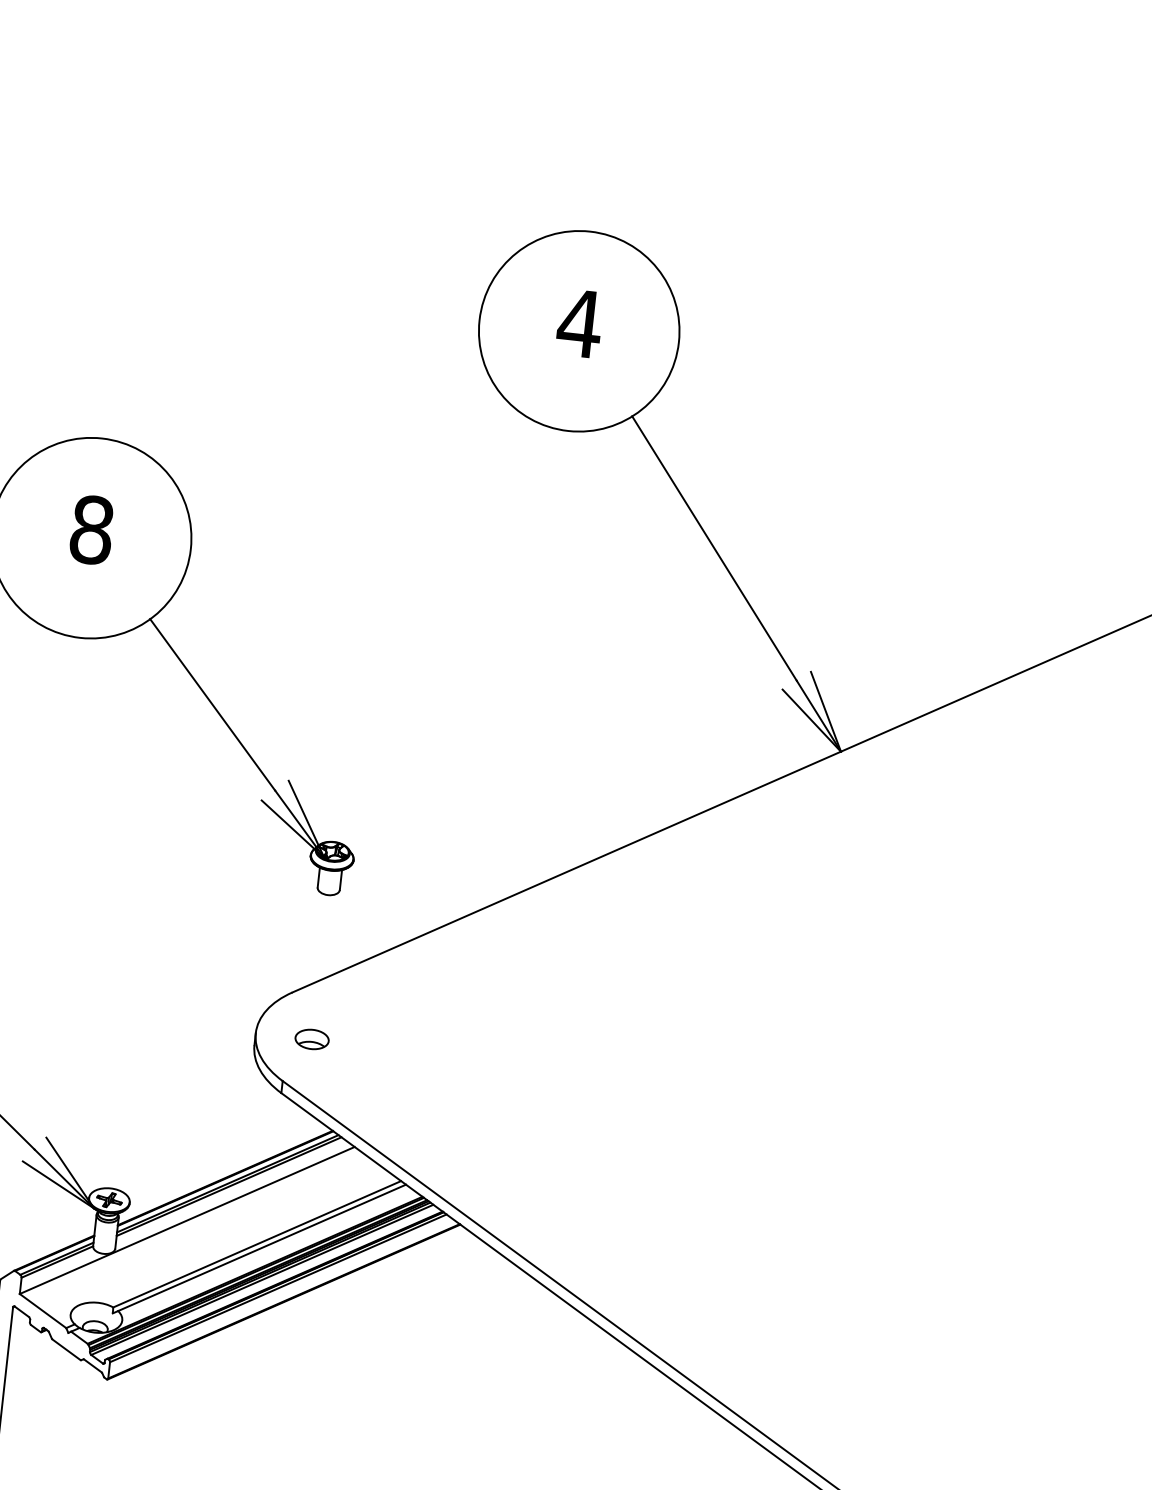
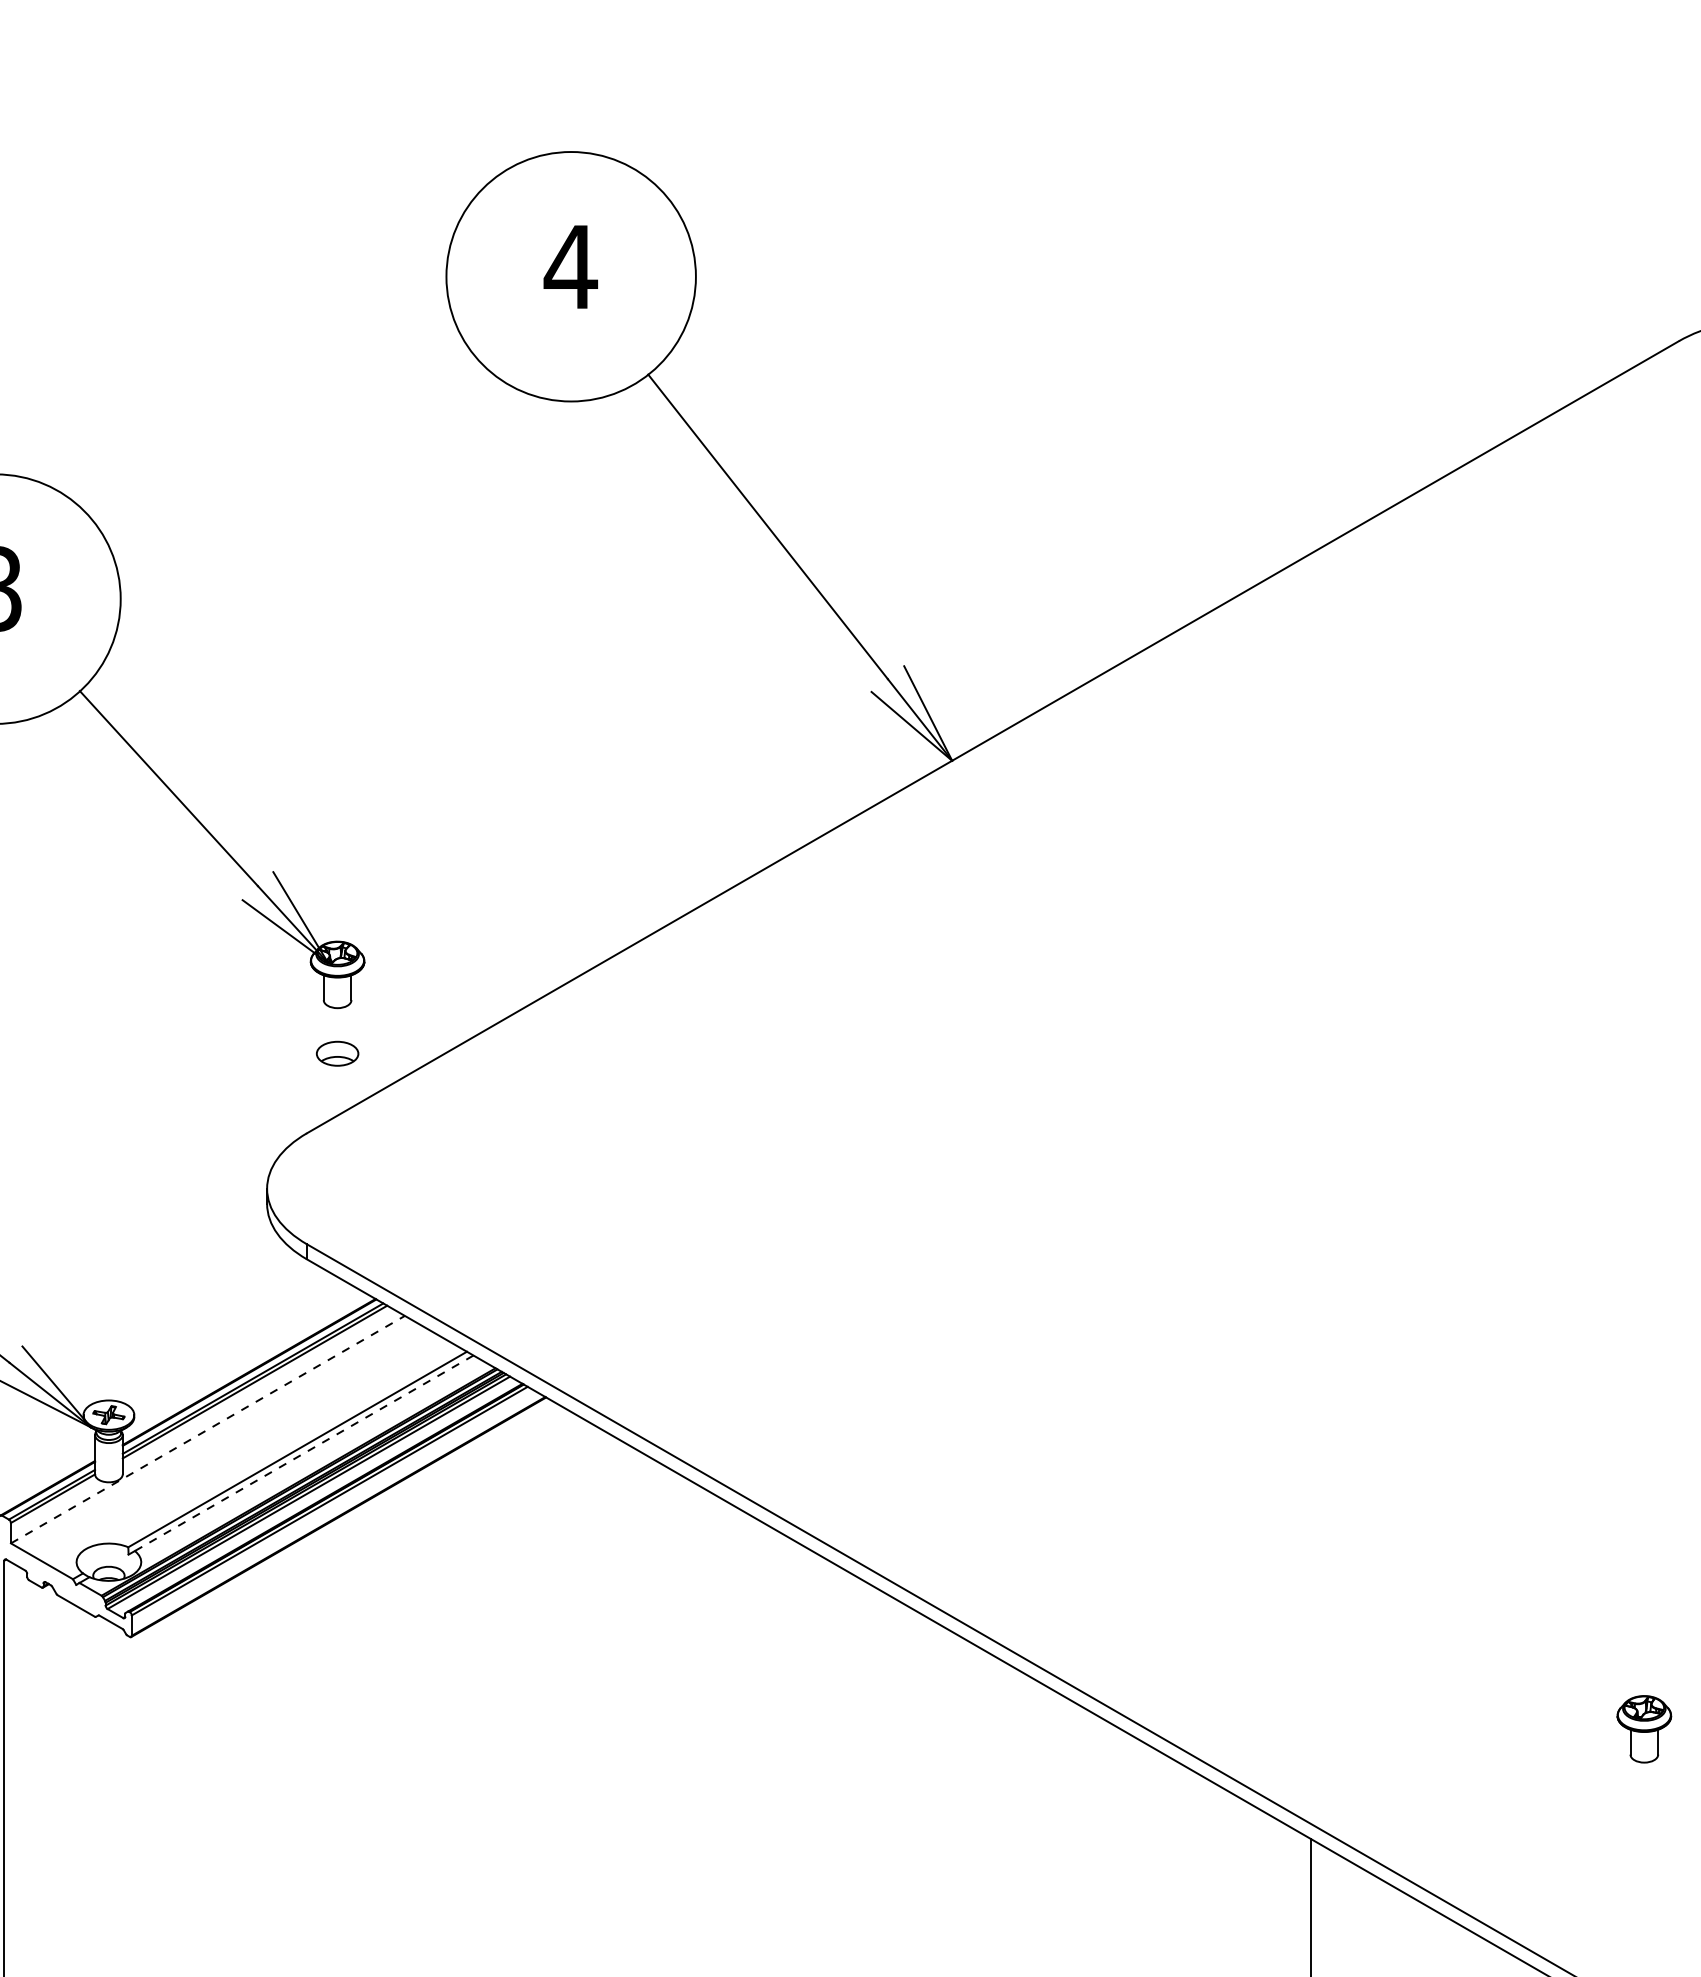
part: (312, 1039) -> (337, 1053), moved
line: (187, 1220) -> (208, 1429), solid -> dashed
line: (262, 1248) -> (304, 1453), solid -> dashed

